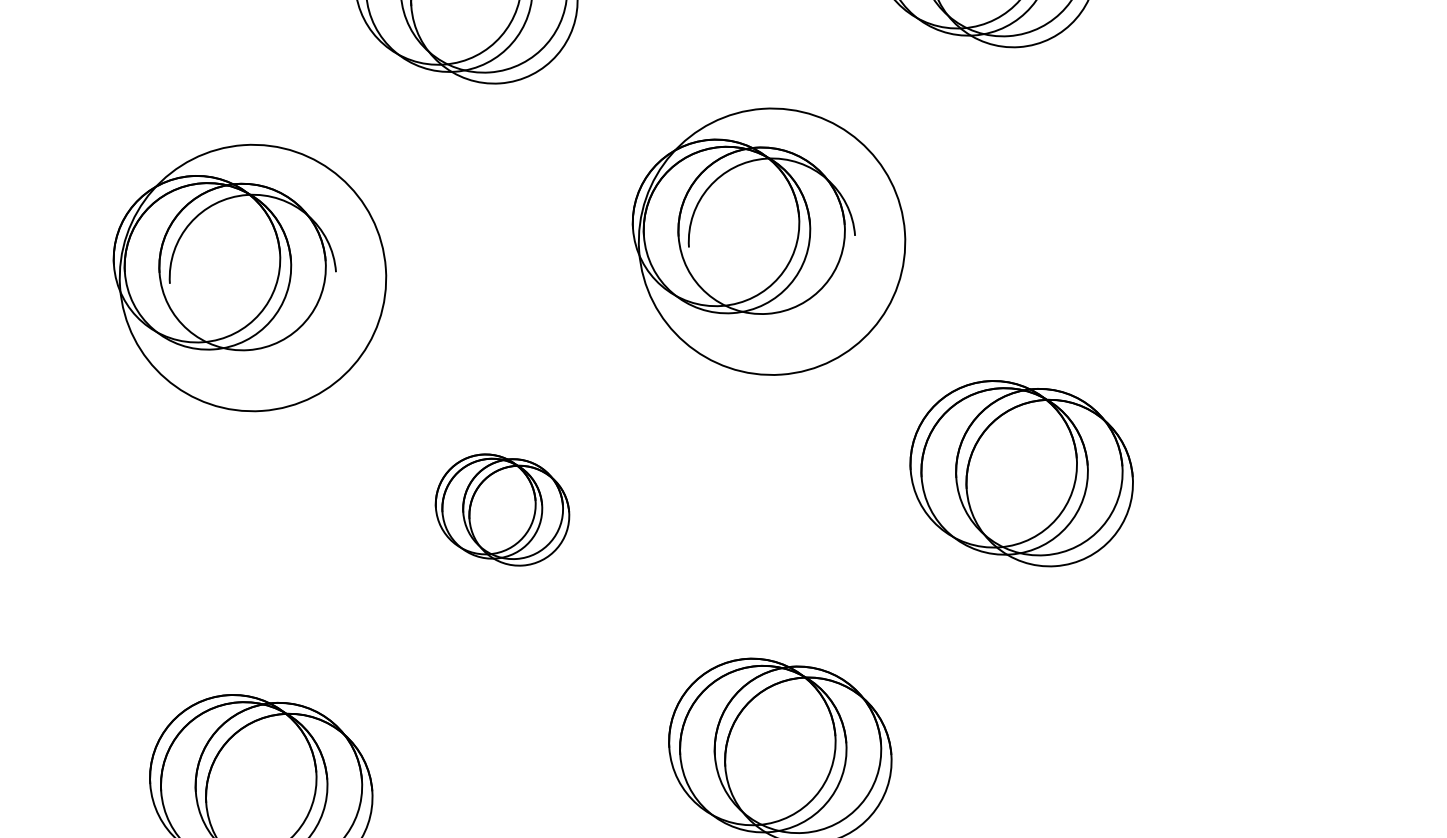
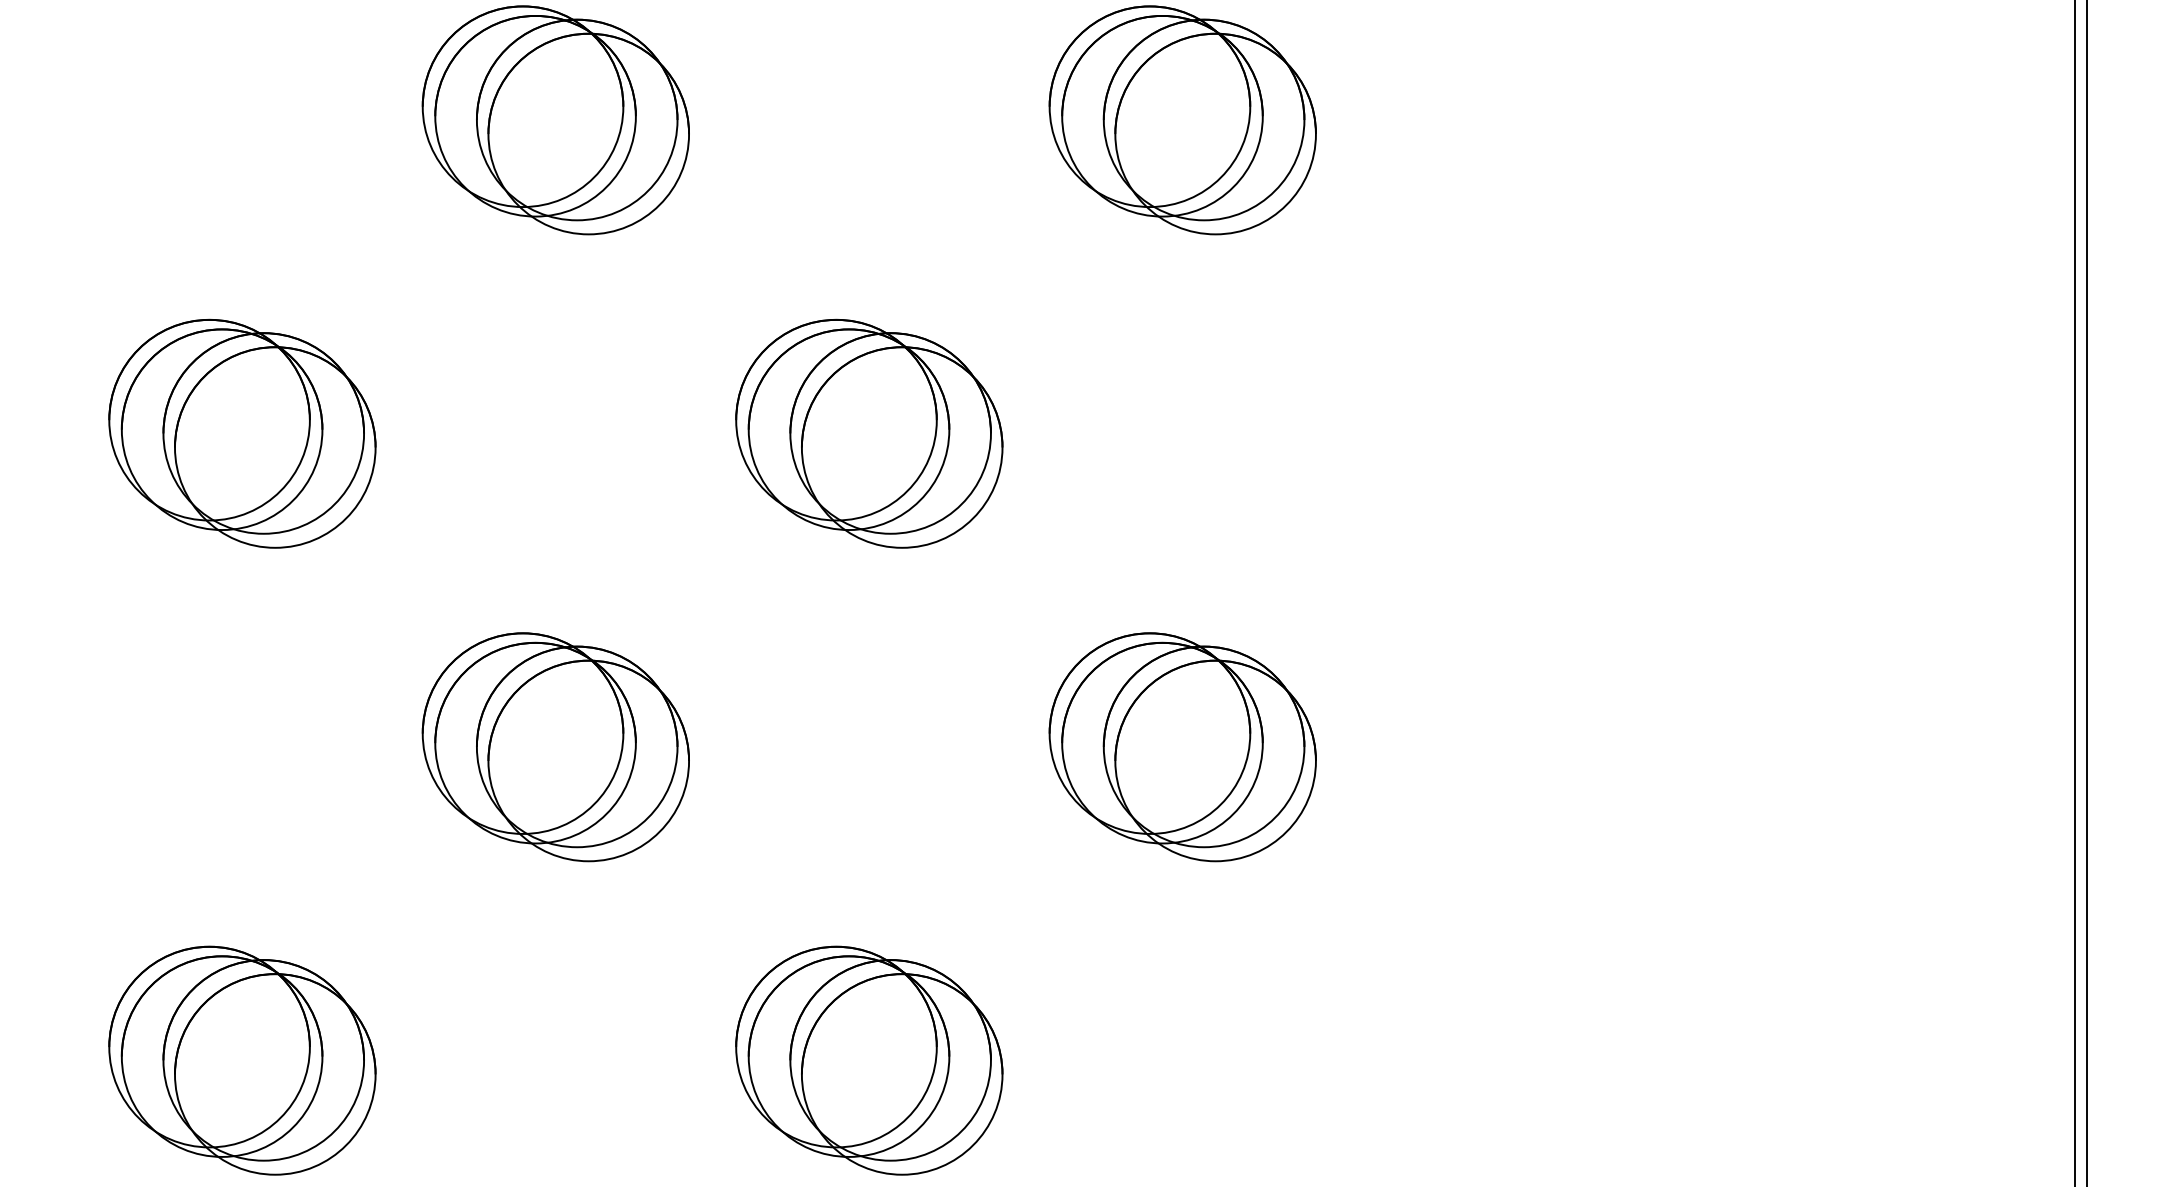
circle: (771, 241) -> (901, 447), size x0.62
circle: (253, 278) -> (275, 447), size x0.62
part: (502, 510) -> (555, 747), size x1.67

